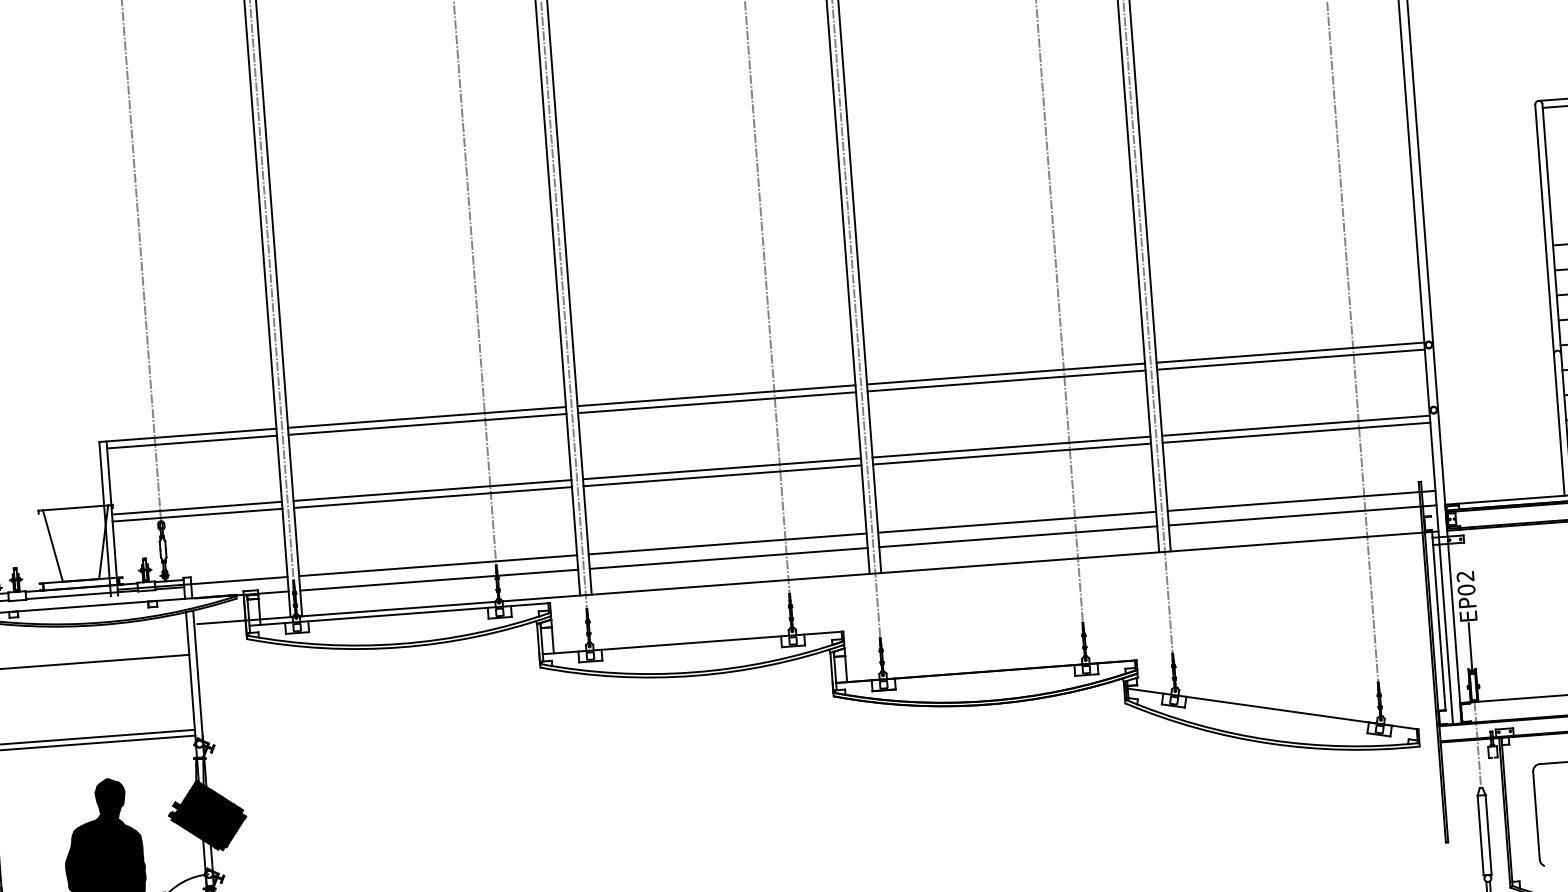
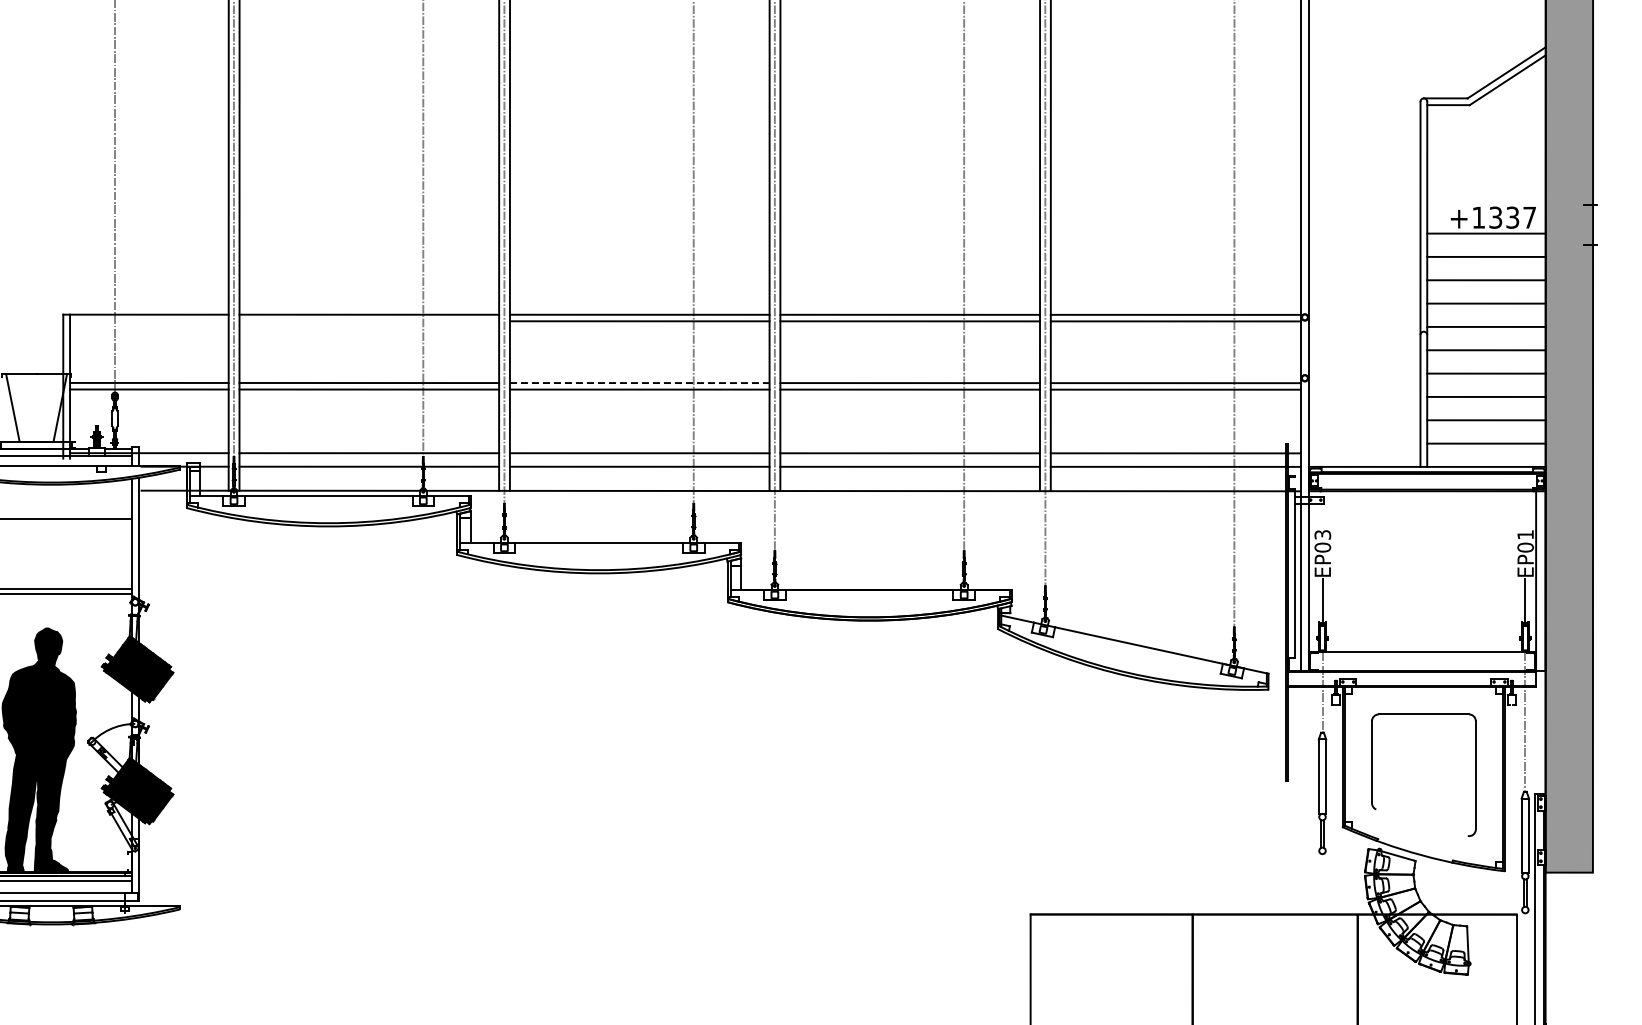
line: (427, 424) -> (369, 321), removed
line: (192, 442) -> (149, 321), removed
line: (721, 469) -> (639, 383), solid -> dashed
text: (1465, 575) -> (1322, 534), EP02 -> EP03

